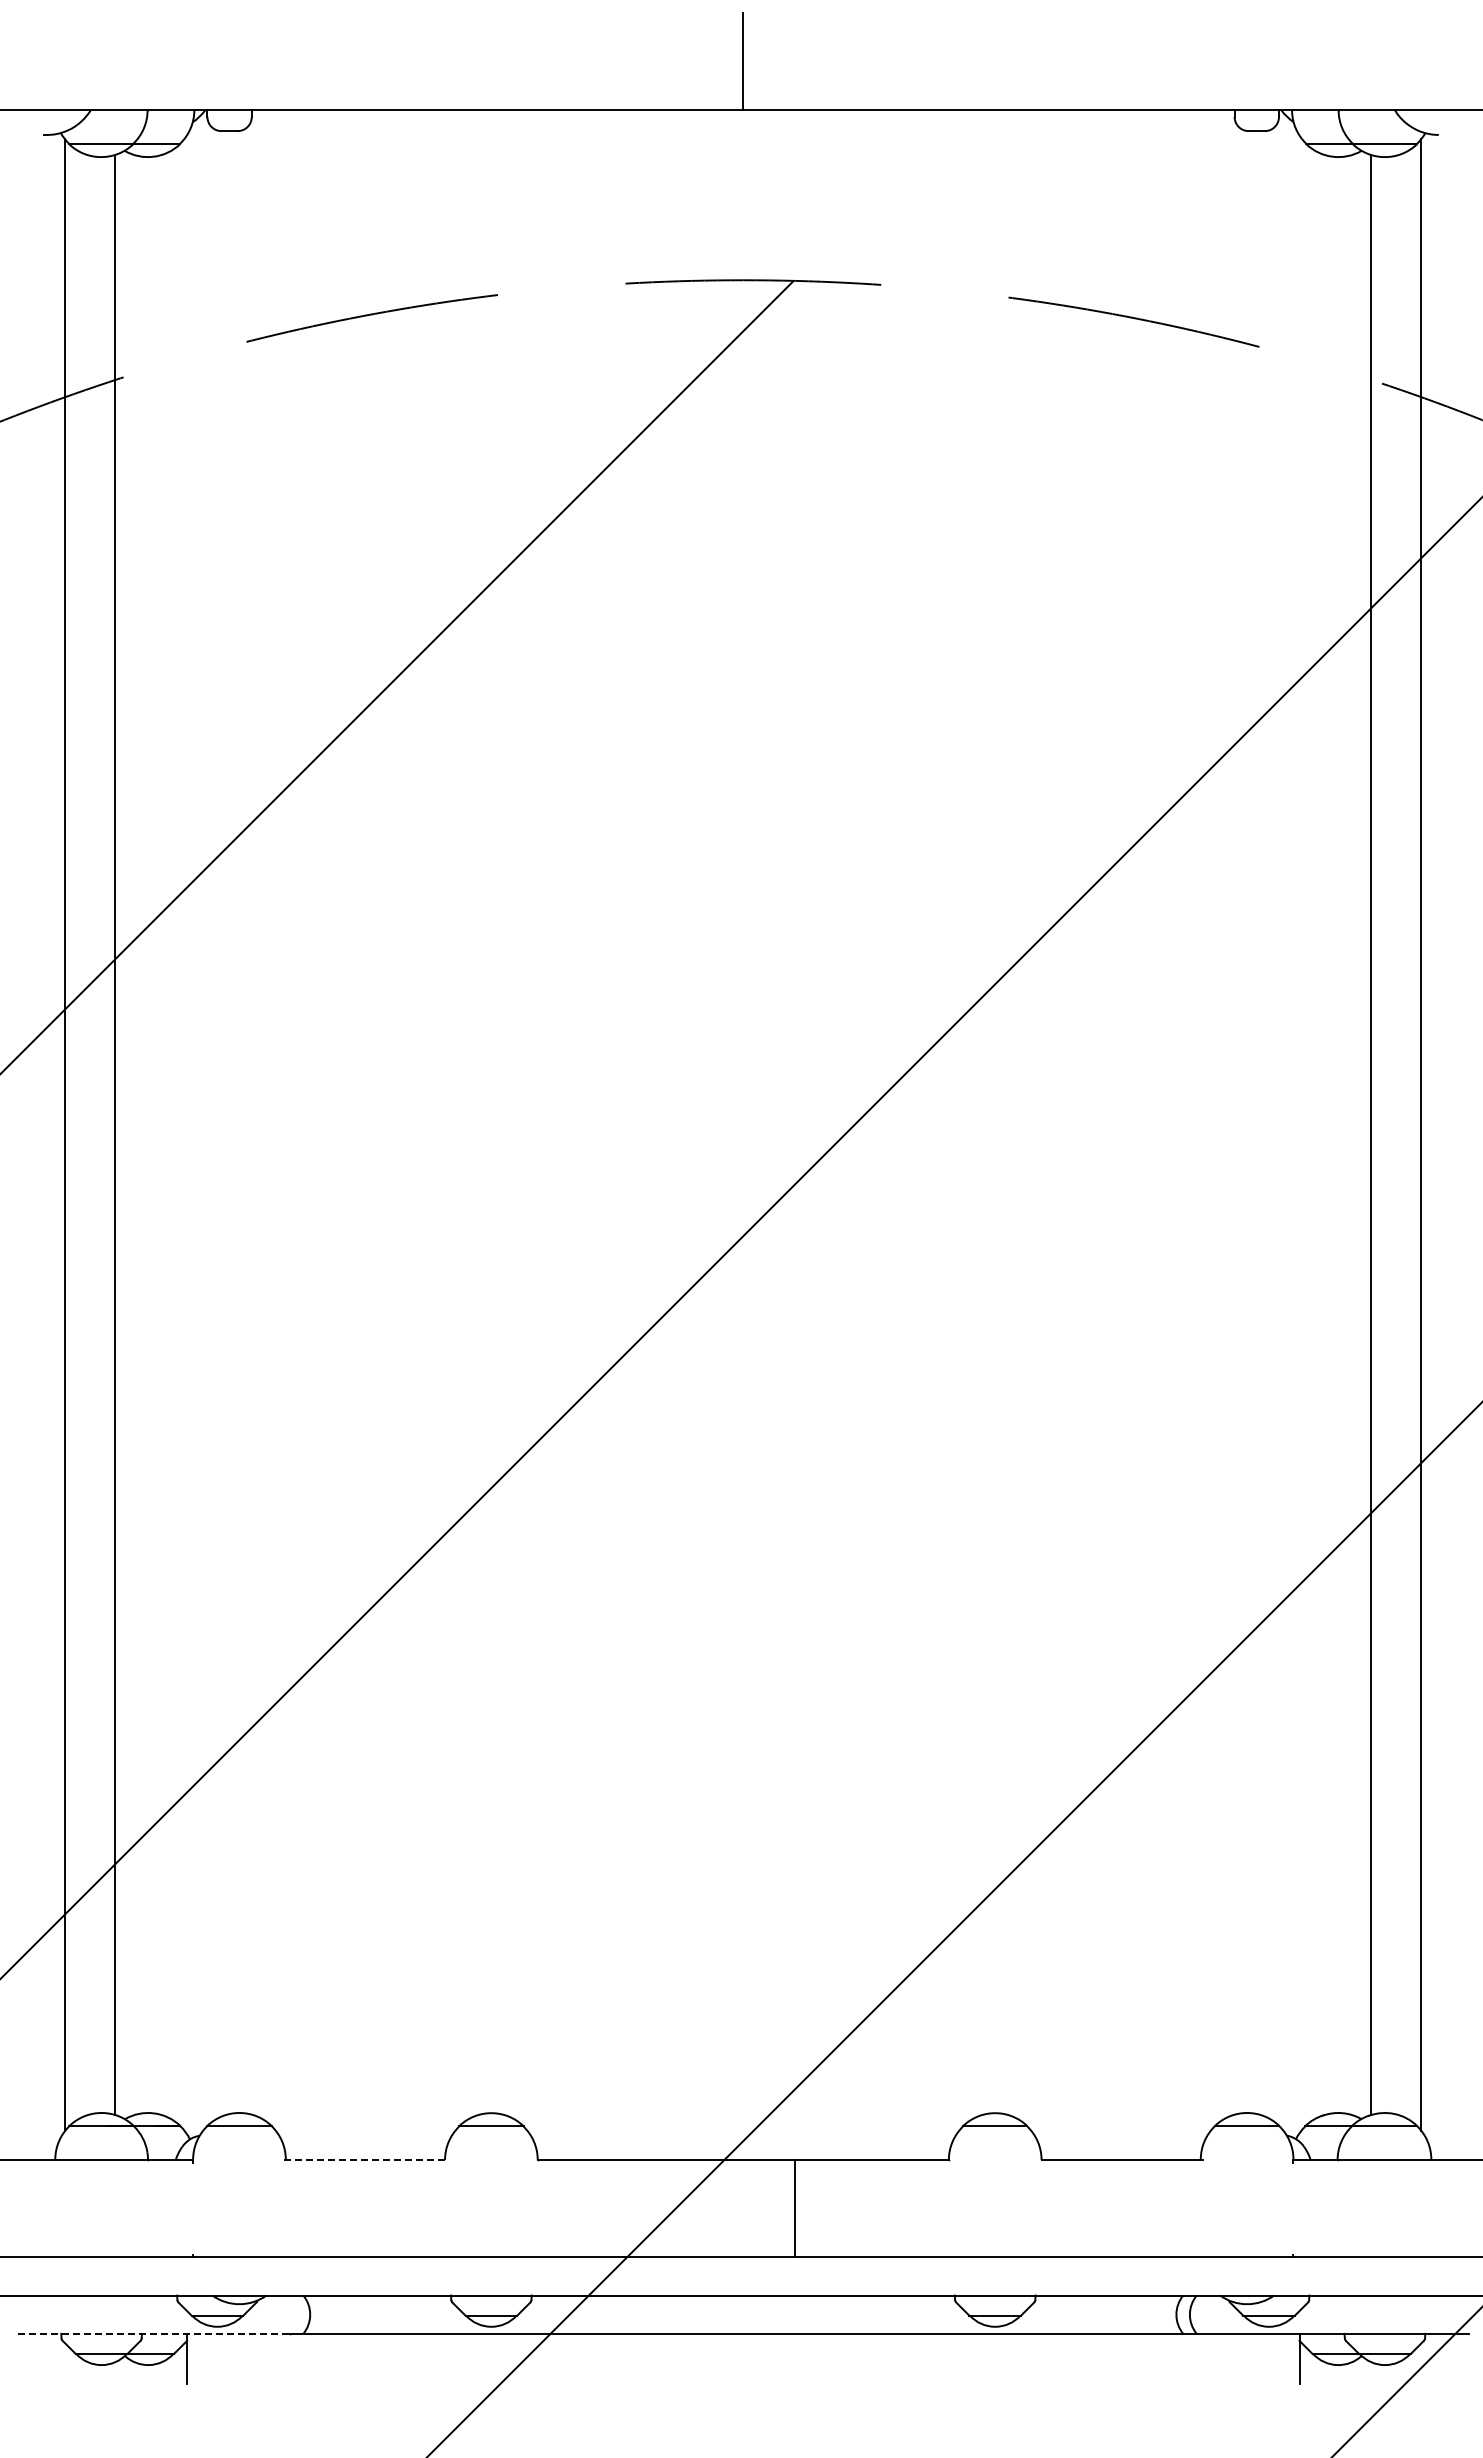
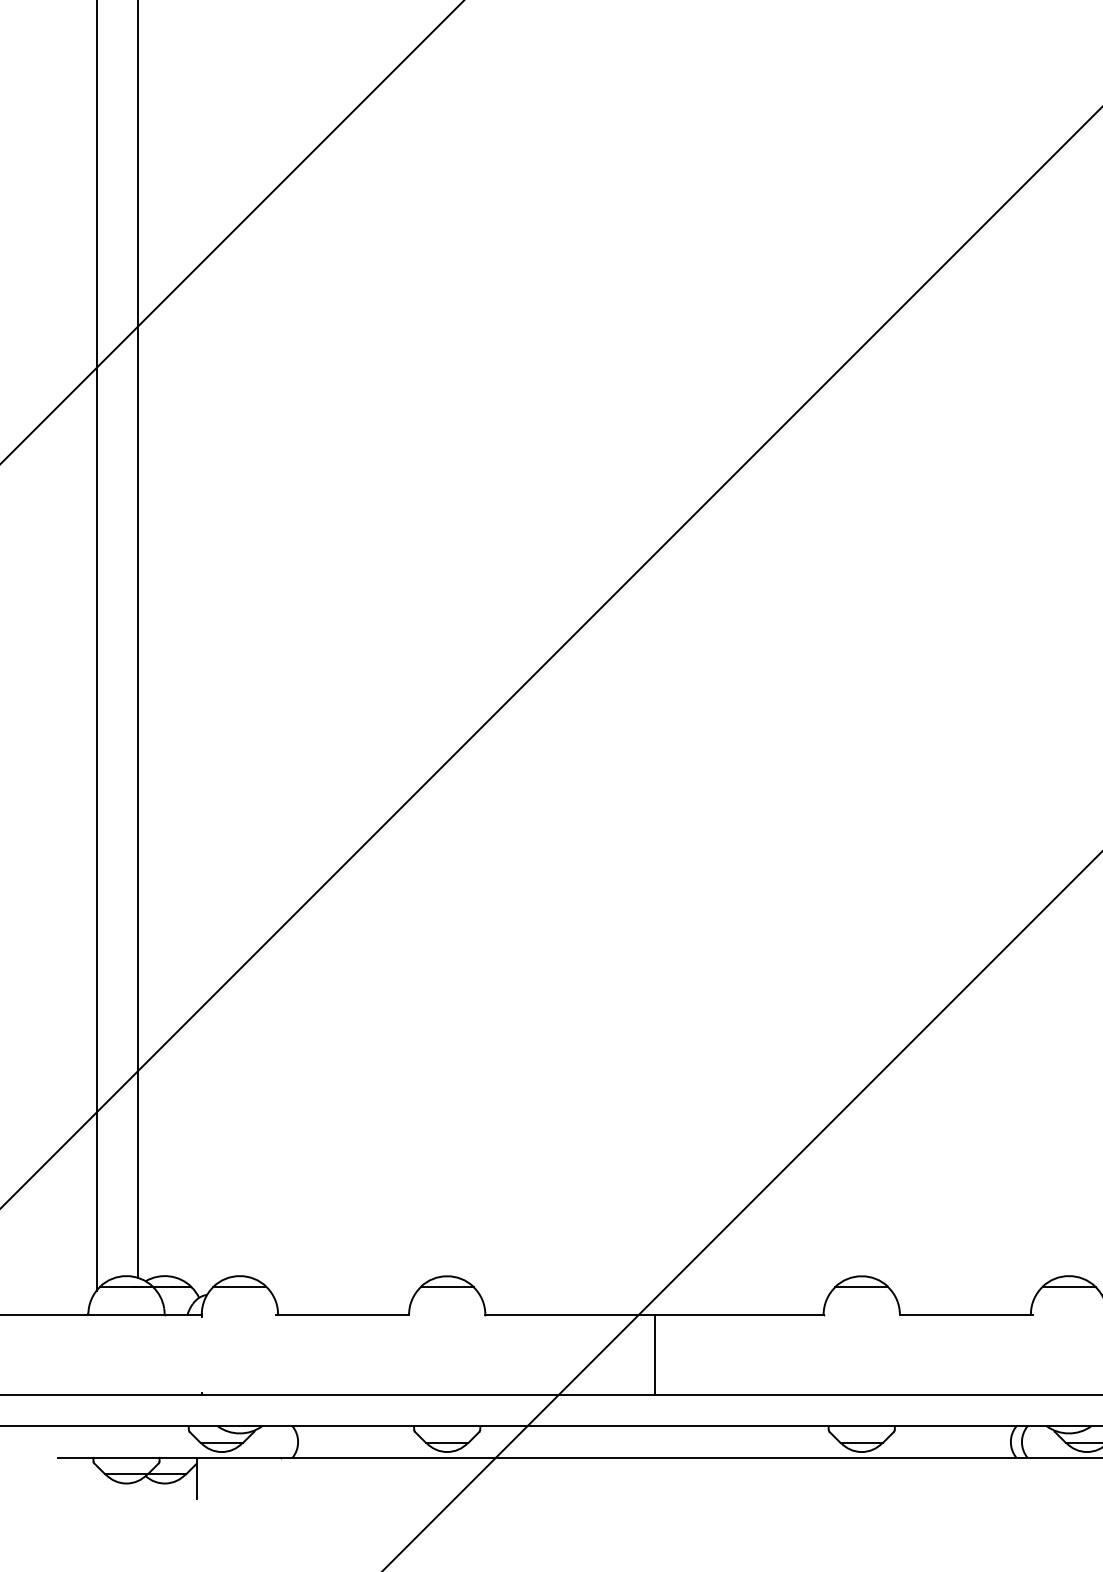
line: (364, 2159) -> (342, 1314), dashed -> solid
line: (795, 2208) -> (654, 1354), moved
line: (153, 2333) -> (169, 1457), dashed -> solid

